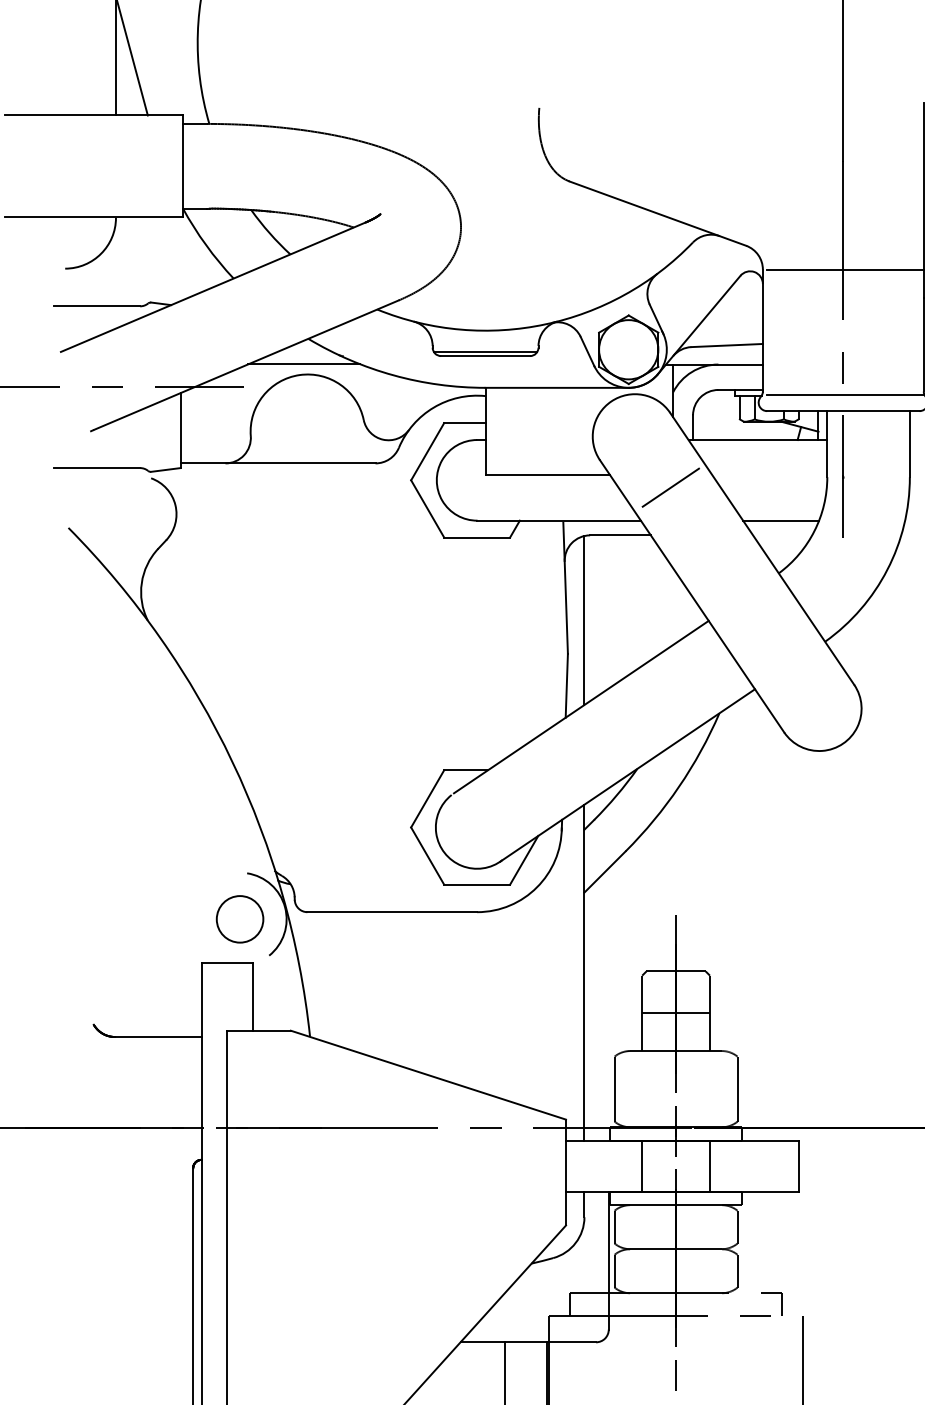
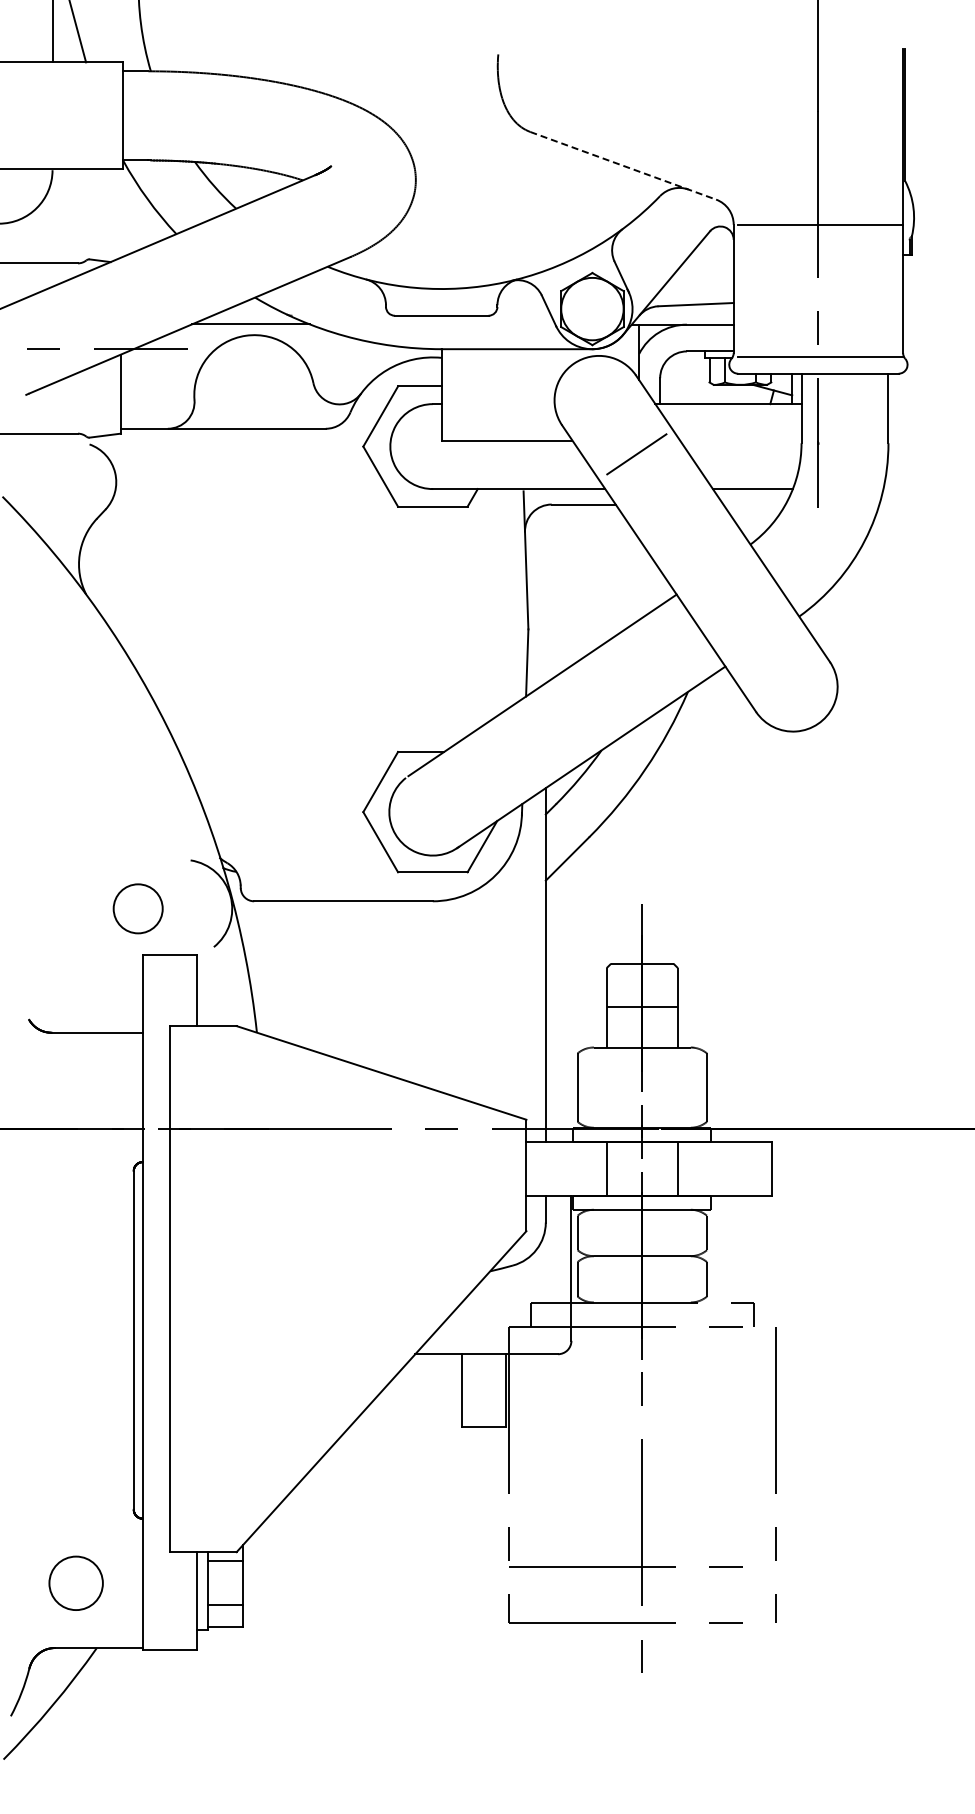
line: (658, 213) -> (623, 165), solid -> dashed
line: (485, 352) -> (441, 311), removed
line: (584, 620) -> (545, 594), removed
circle: (239, 919) -> (137, 908), moved

